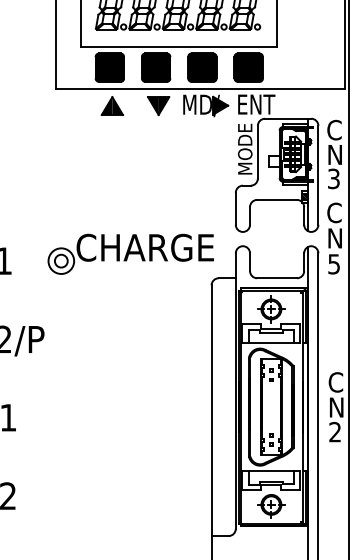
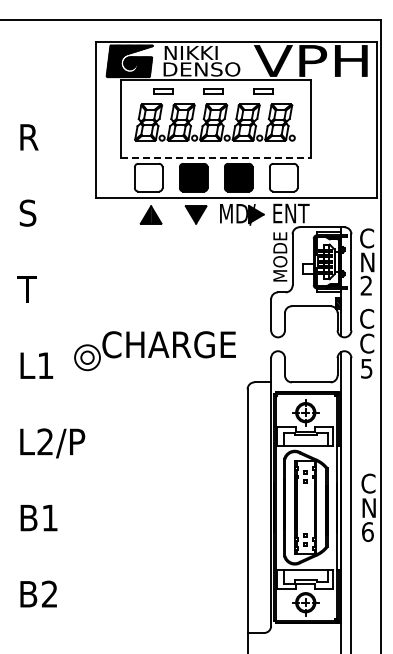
line: (179, 46) -> (216, 157), solid -> dashed
hatch: (109, 67) -> (148, 177), removed
hatch: (248, 67) -> (283, 177), removed
text: (333, 178) -> (366, 285), 3 -> 2
text: (334, 238) -> (367, 343), N -> C
part: (130, 254) -> (154, 351), moved
text: (334, 431) -> (367, 531), 2 -> 6

